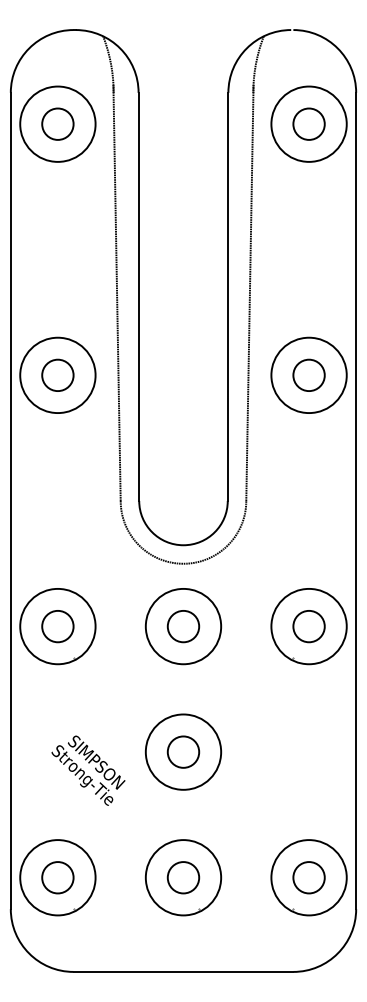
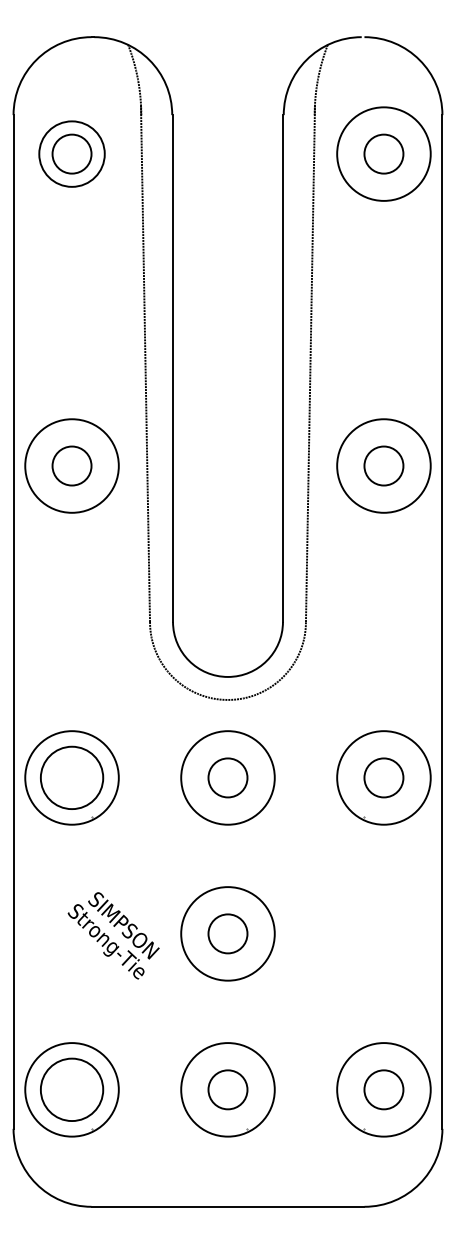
circle: (57, 123) -> (71, 153), size x0.7
circle: (57, 626) -> (71, 777), size x1.6
text: (88, 770) -> (113, 935), moved
circle: (57, 877) -> (71, 1089), size x1.6

